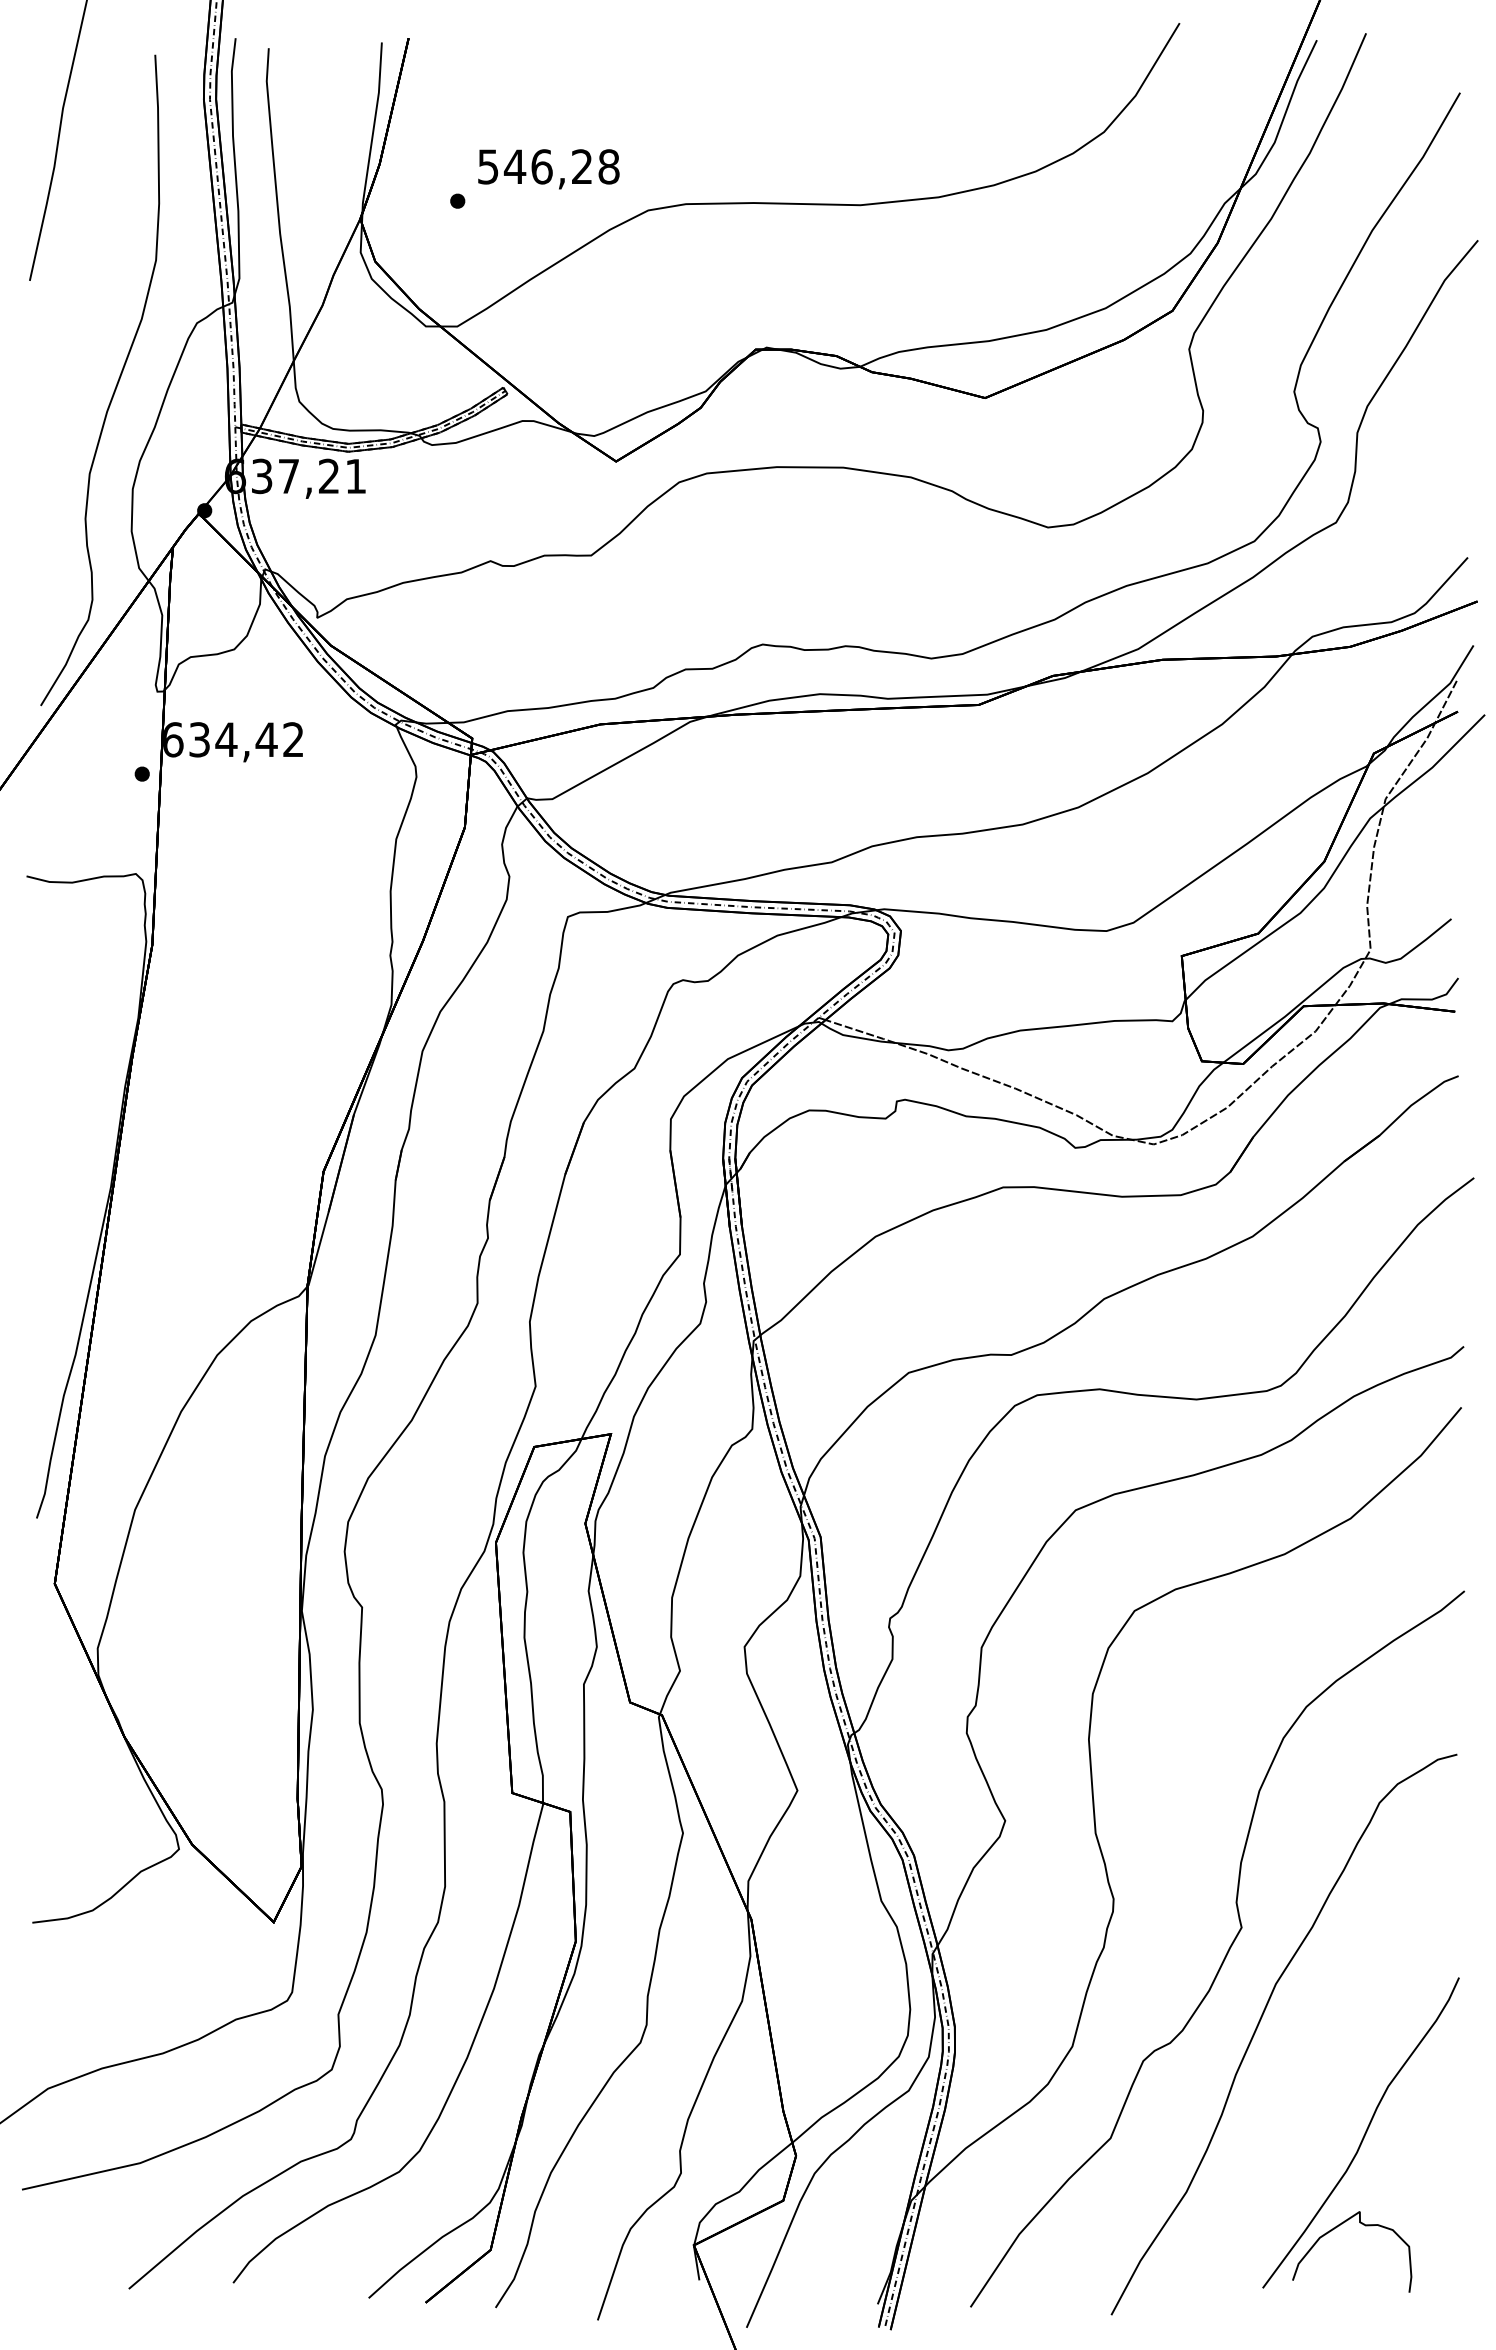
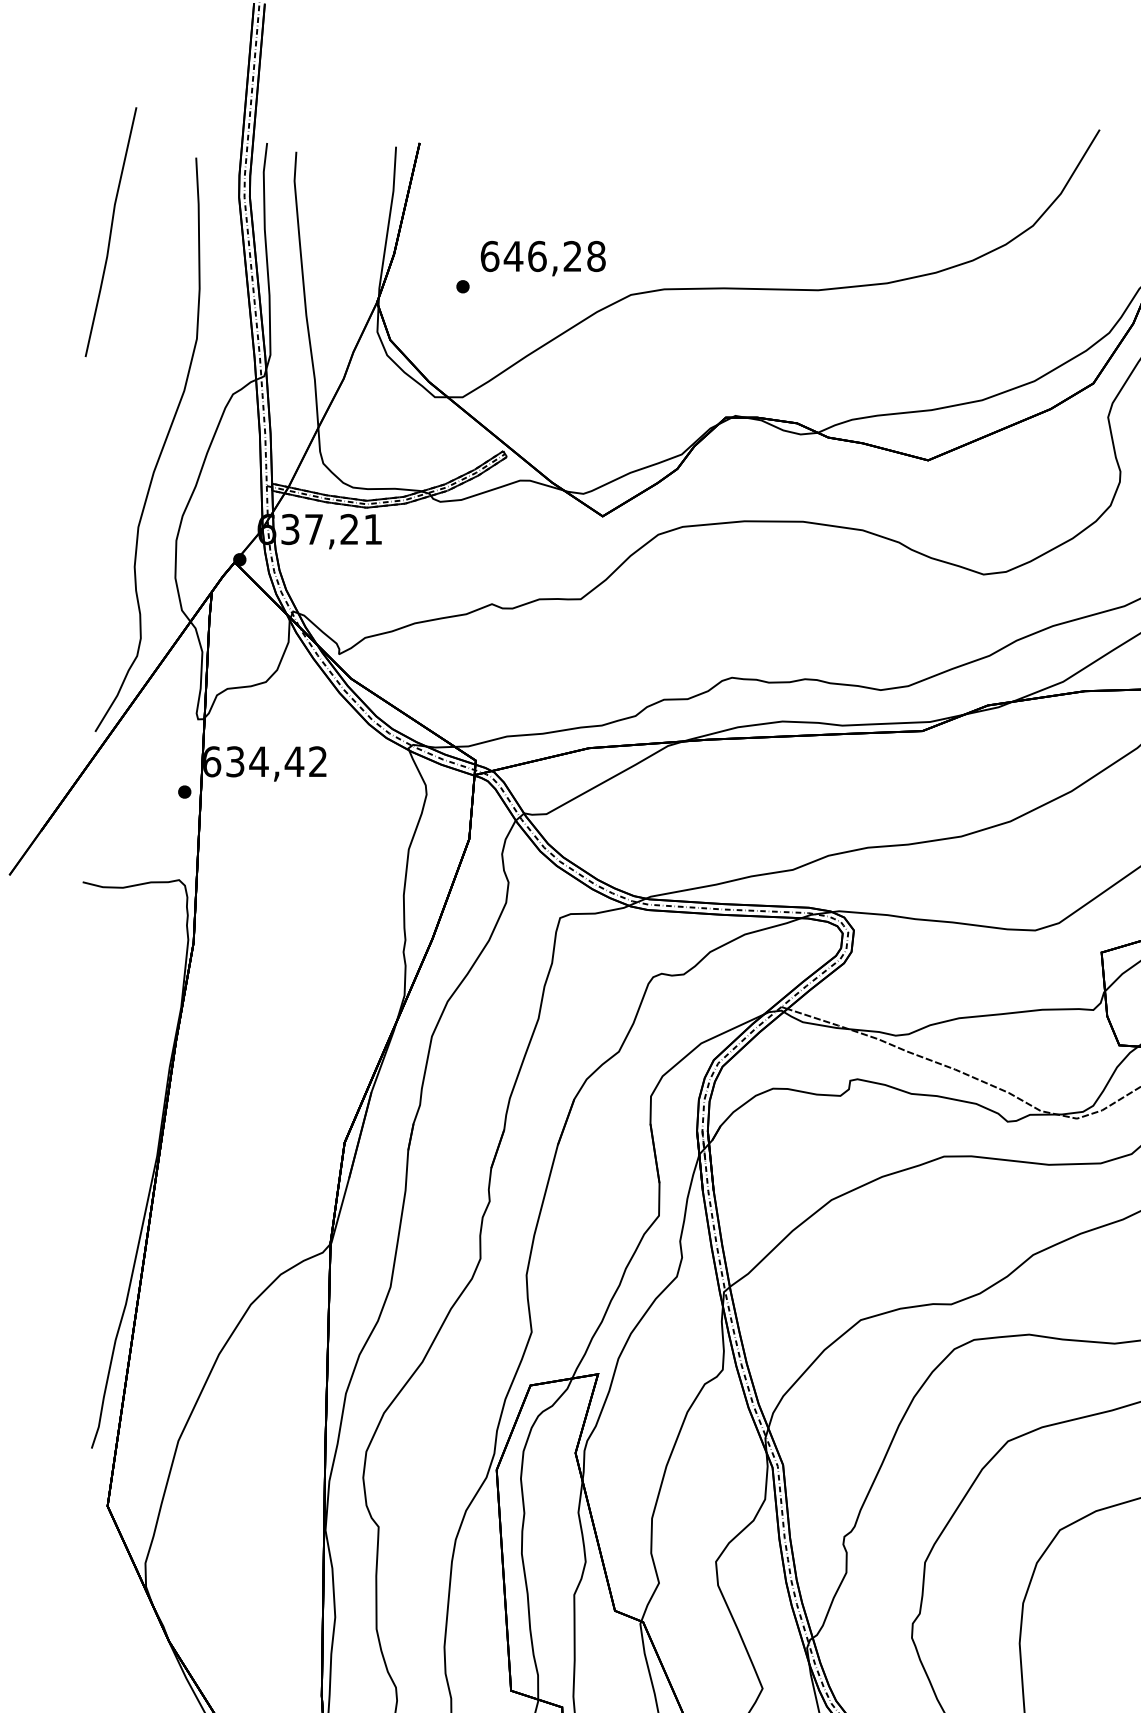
text: (488, 166) -> (490, 256), 546,28 -> 646,28

